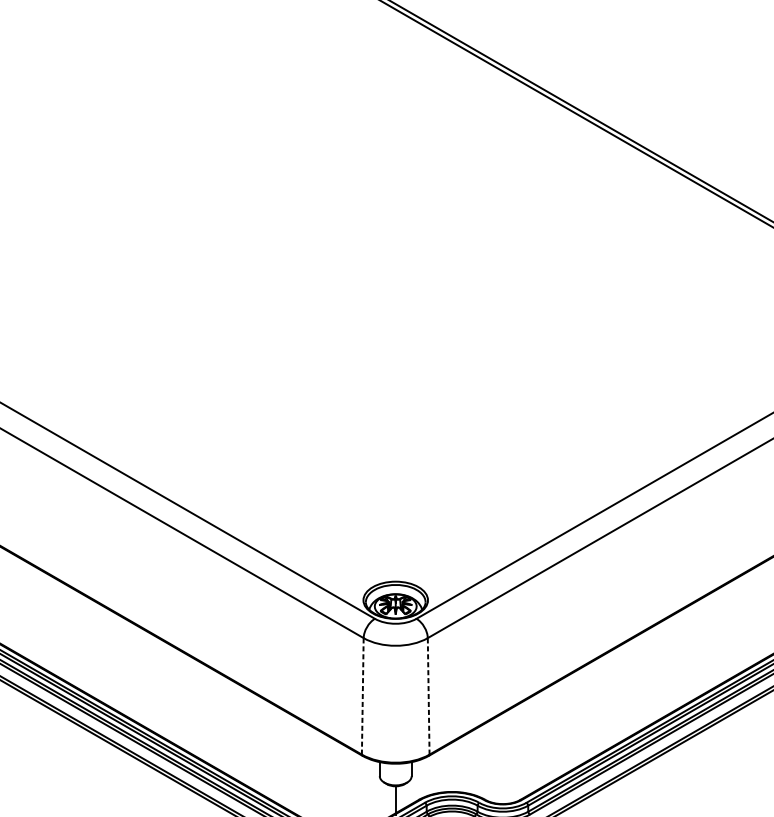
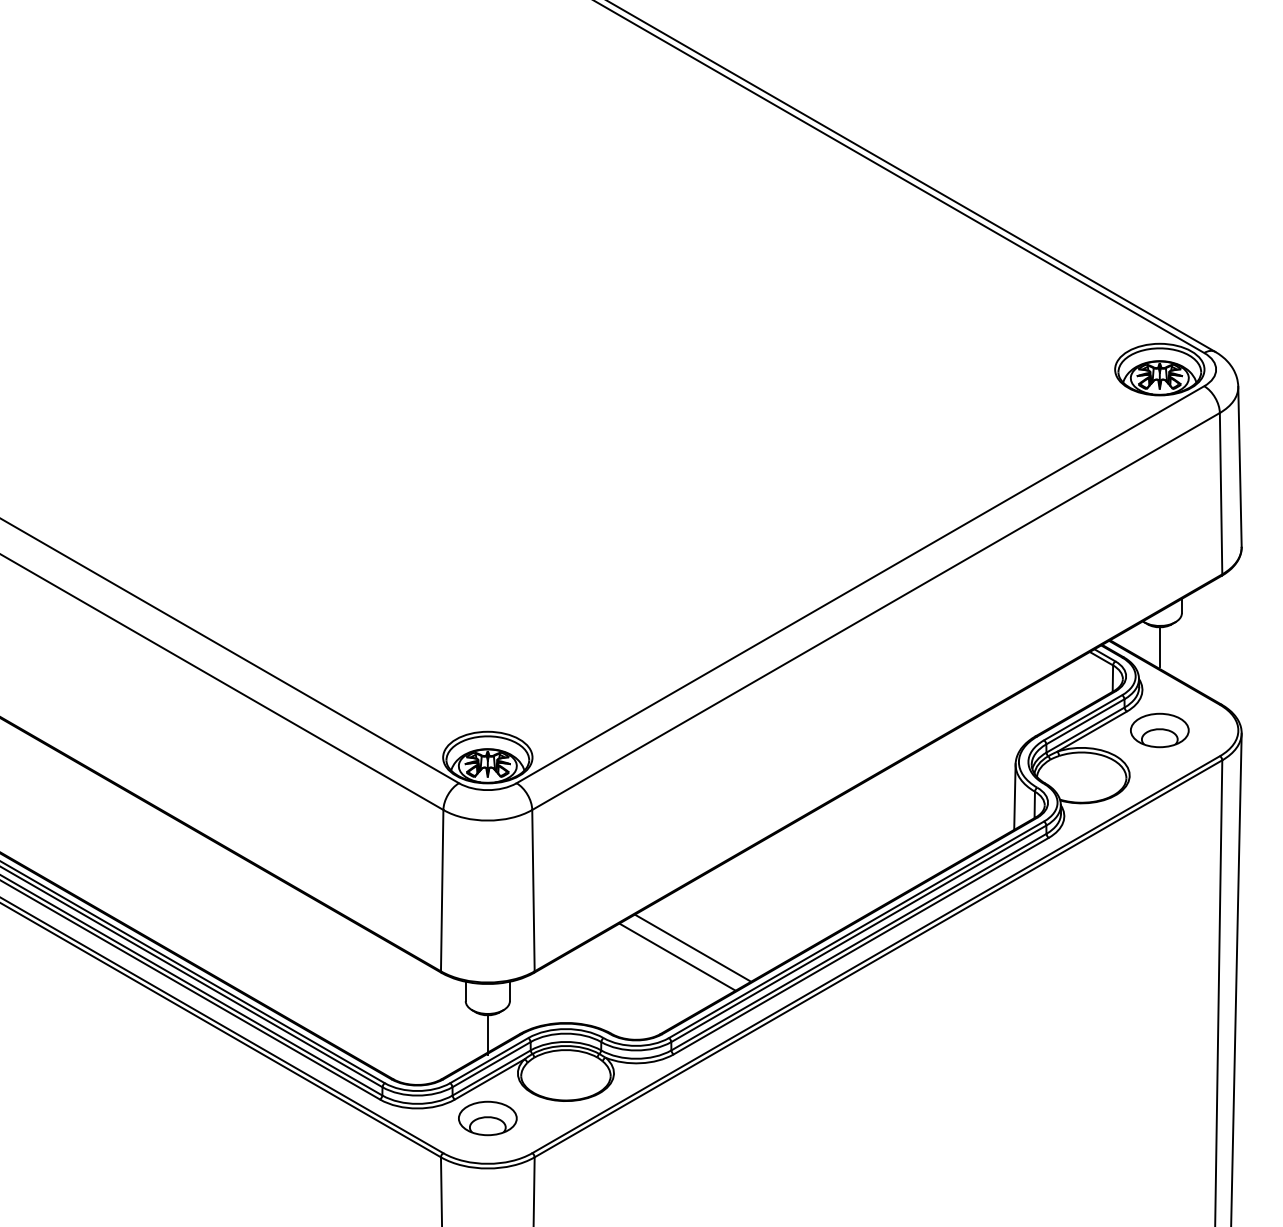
line: (363, 696) -> (442, 890), dashed -> solid
line: (428, 696) -> (533, 890), dashed -> solid
line: (543, 737) -> (692, 947), added
line: (532, 743) -> (677, 956), added

